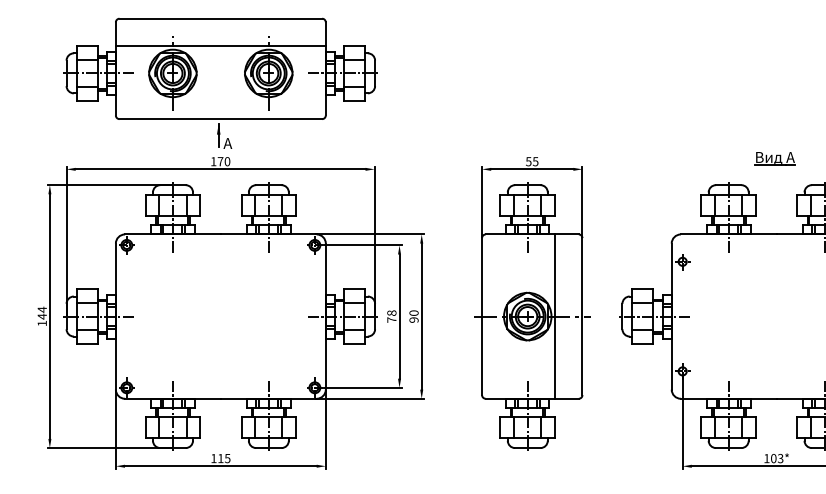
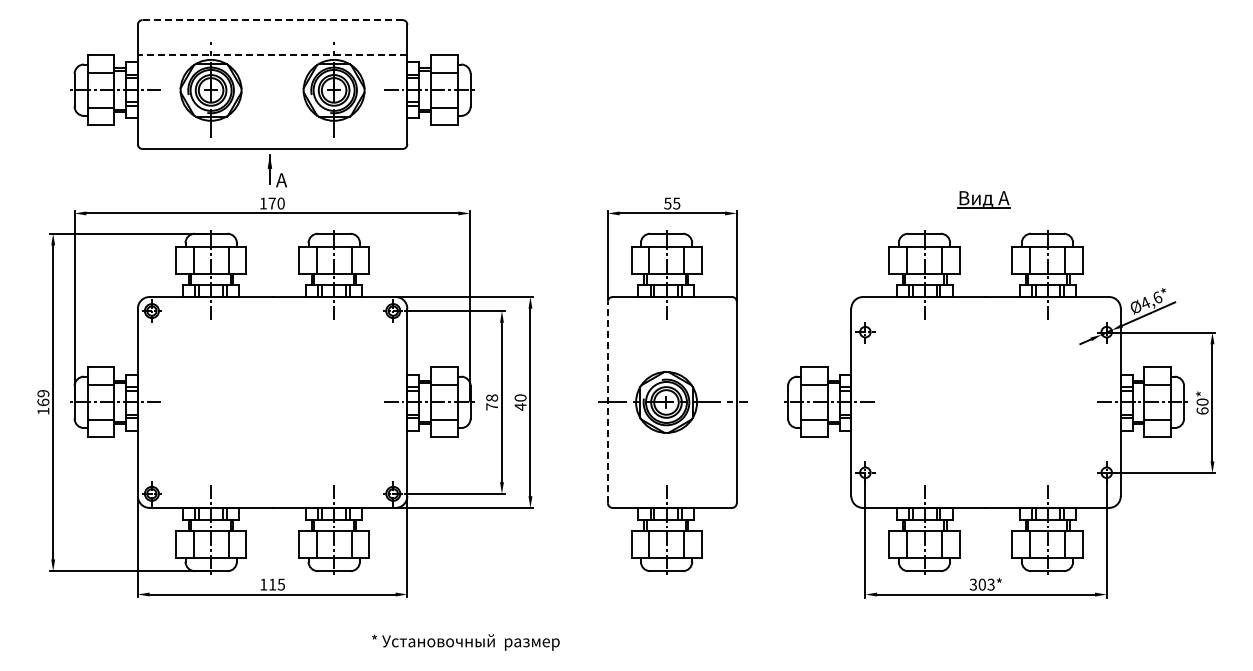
line: (220, 19) -> (272, 20), solid -> dashed
line: (220, 46) -> (272, 55), solid -> dashed
text: (42, 312) -> (43, 397), 144 -> 169
line: (481, 316) -> (607, 402), solid -> dashed
line: (554, 316) -> (701, 402), removed
text: (413, 319) -> (520, 406), 90 -> 40
text: (766, 458) -> (972, 584), 103* -> 303*

